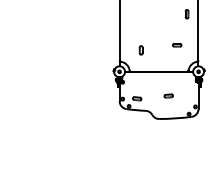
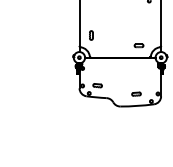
part: (177, 45) -> (139, 45), moved
part: (140, 50) -> (90, 35), moved
part: (168, 95) -> (136, 93), moved

